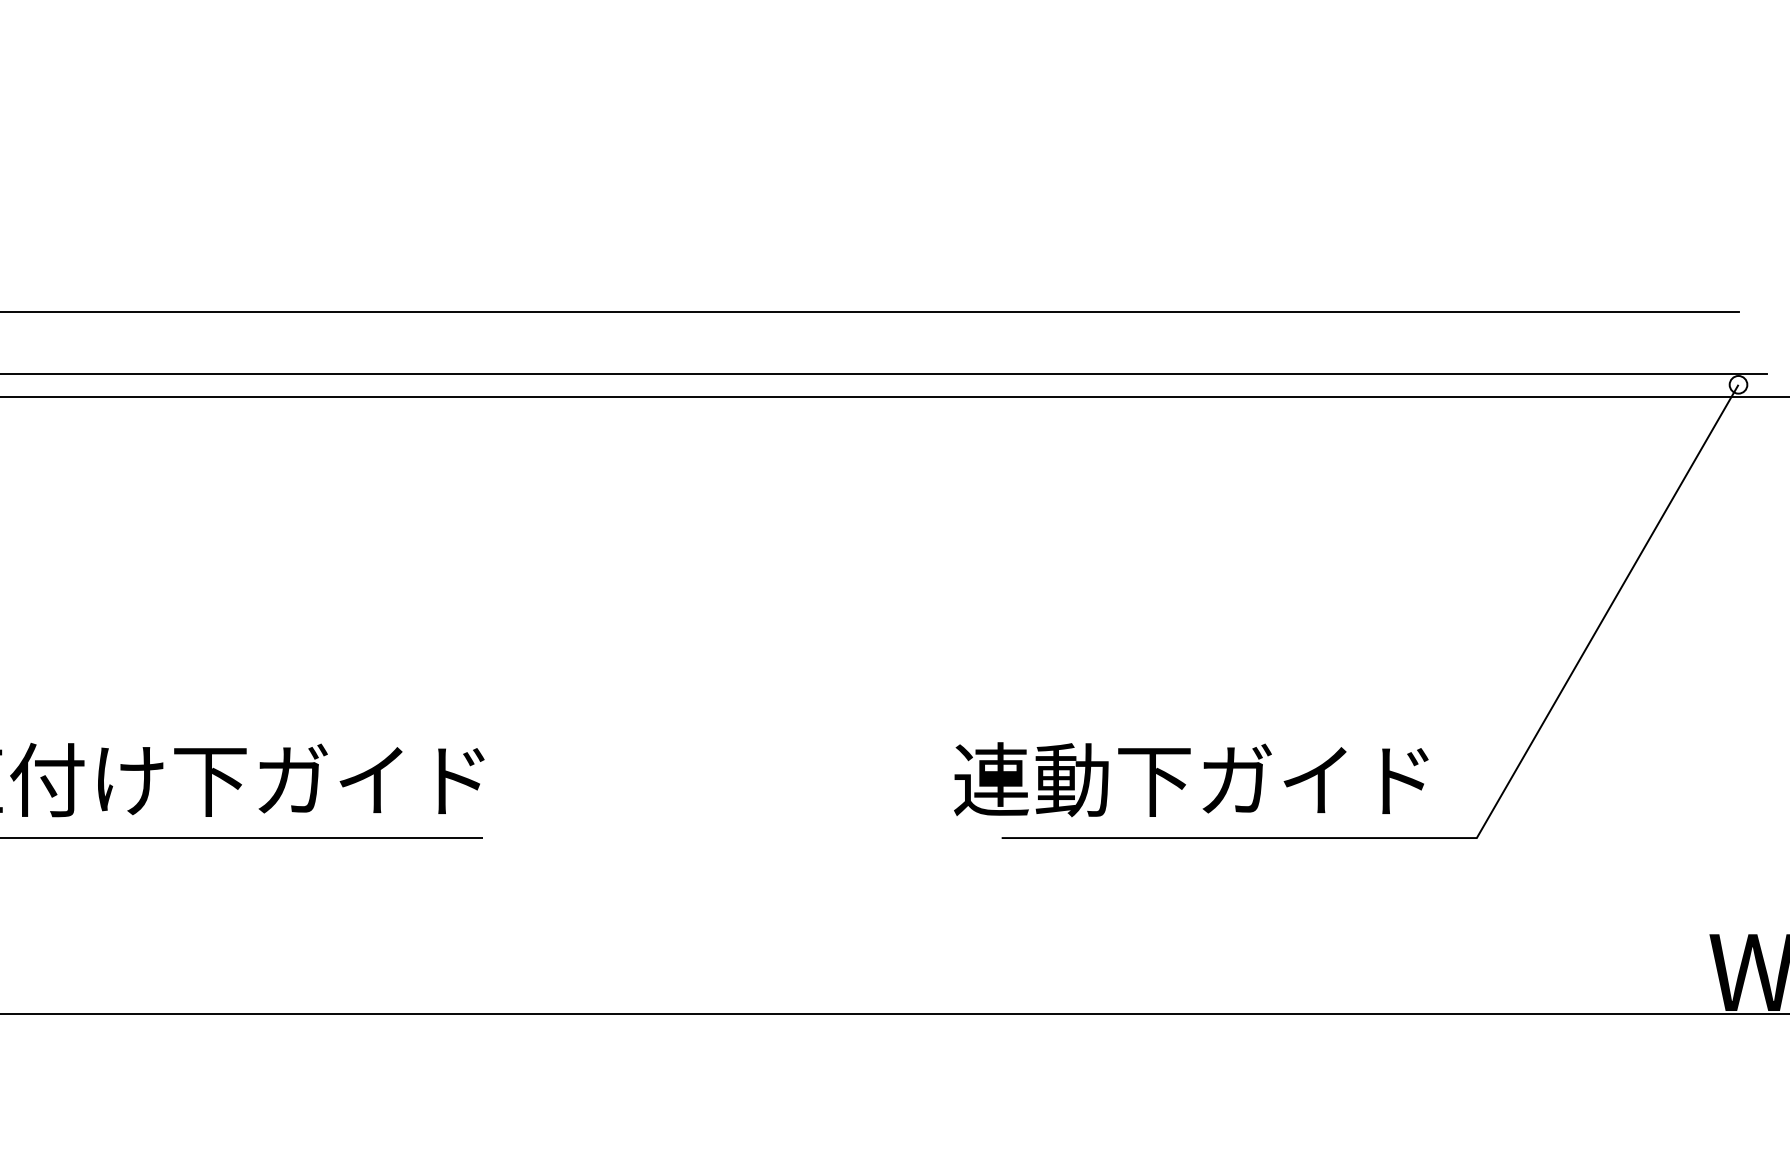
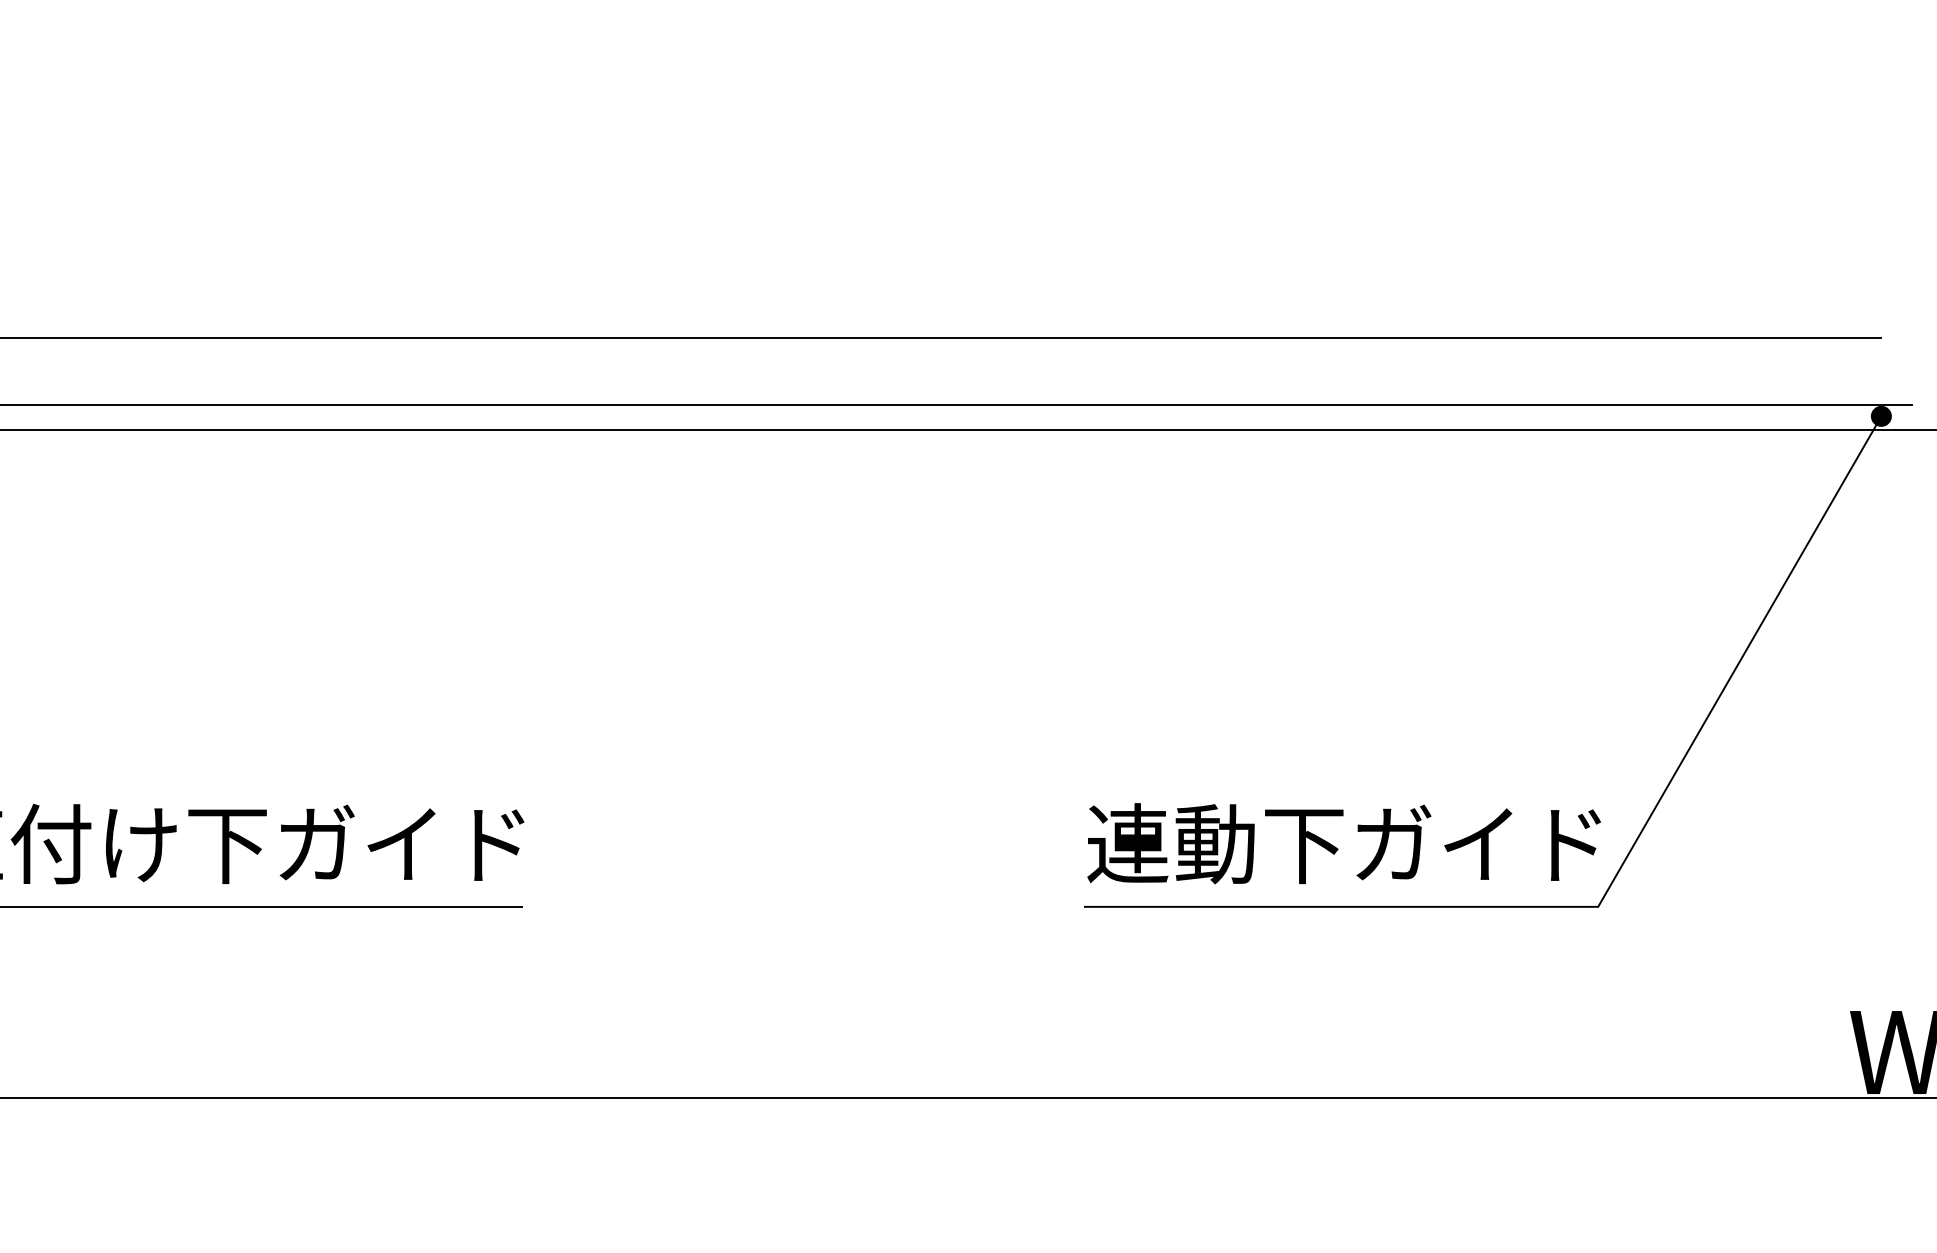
fill: (1737, 384) -> (1880, 415), added
text: (1190, 779) -> (1343, 843), moved

